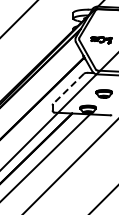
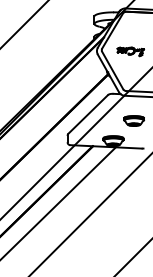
line: (68, 89) -> (88, 115), dashed -> solid

